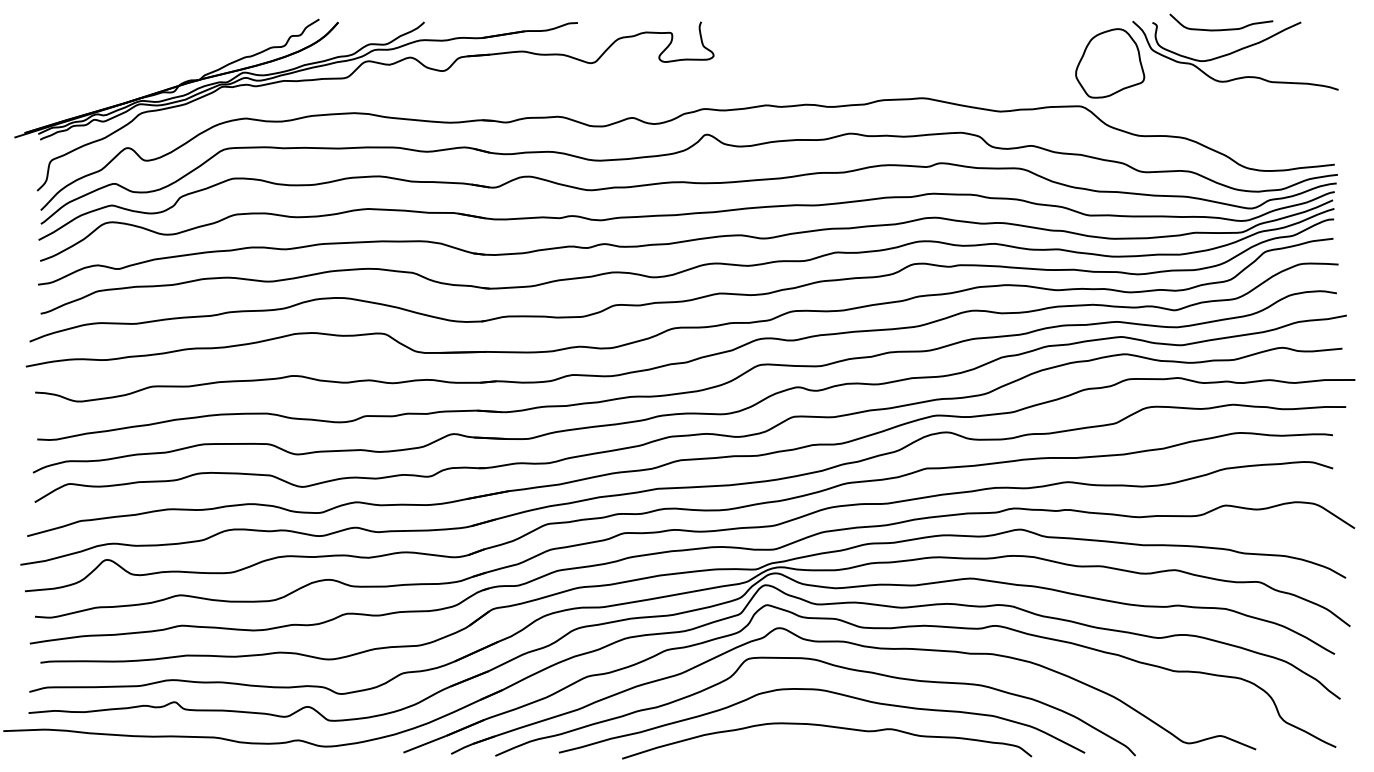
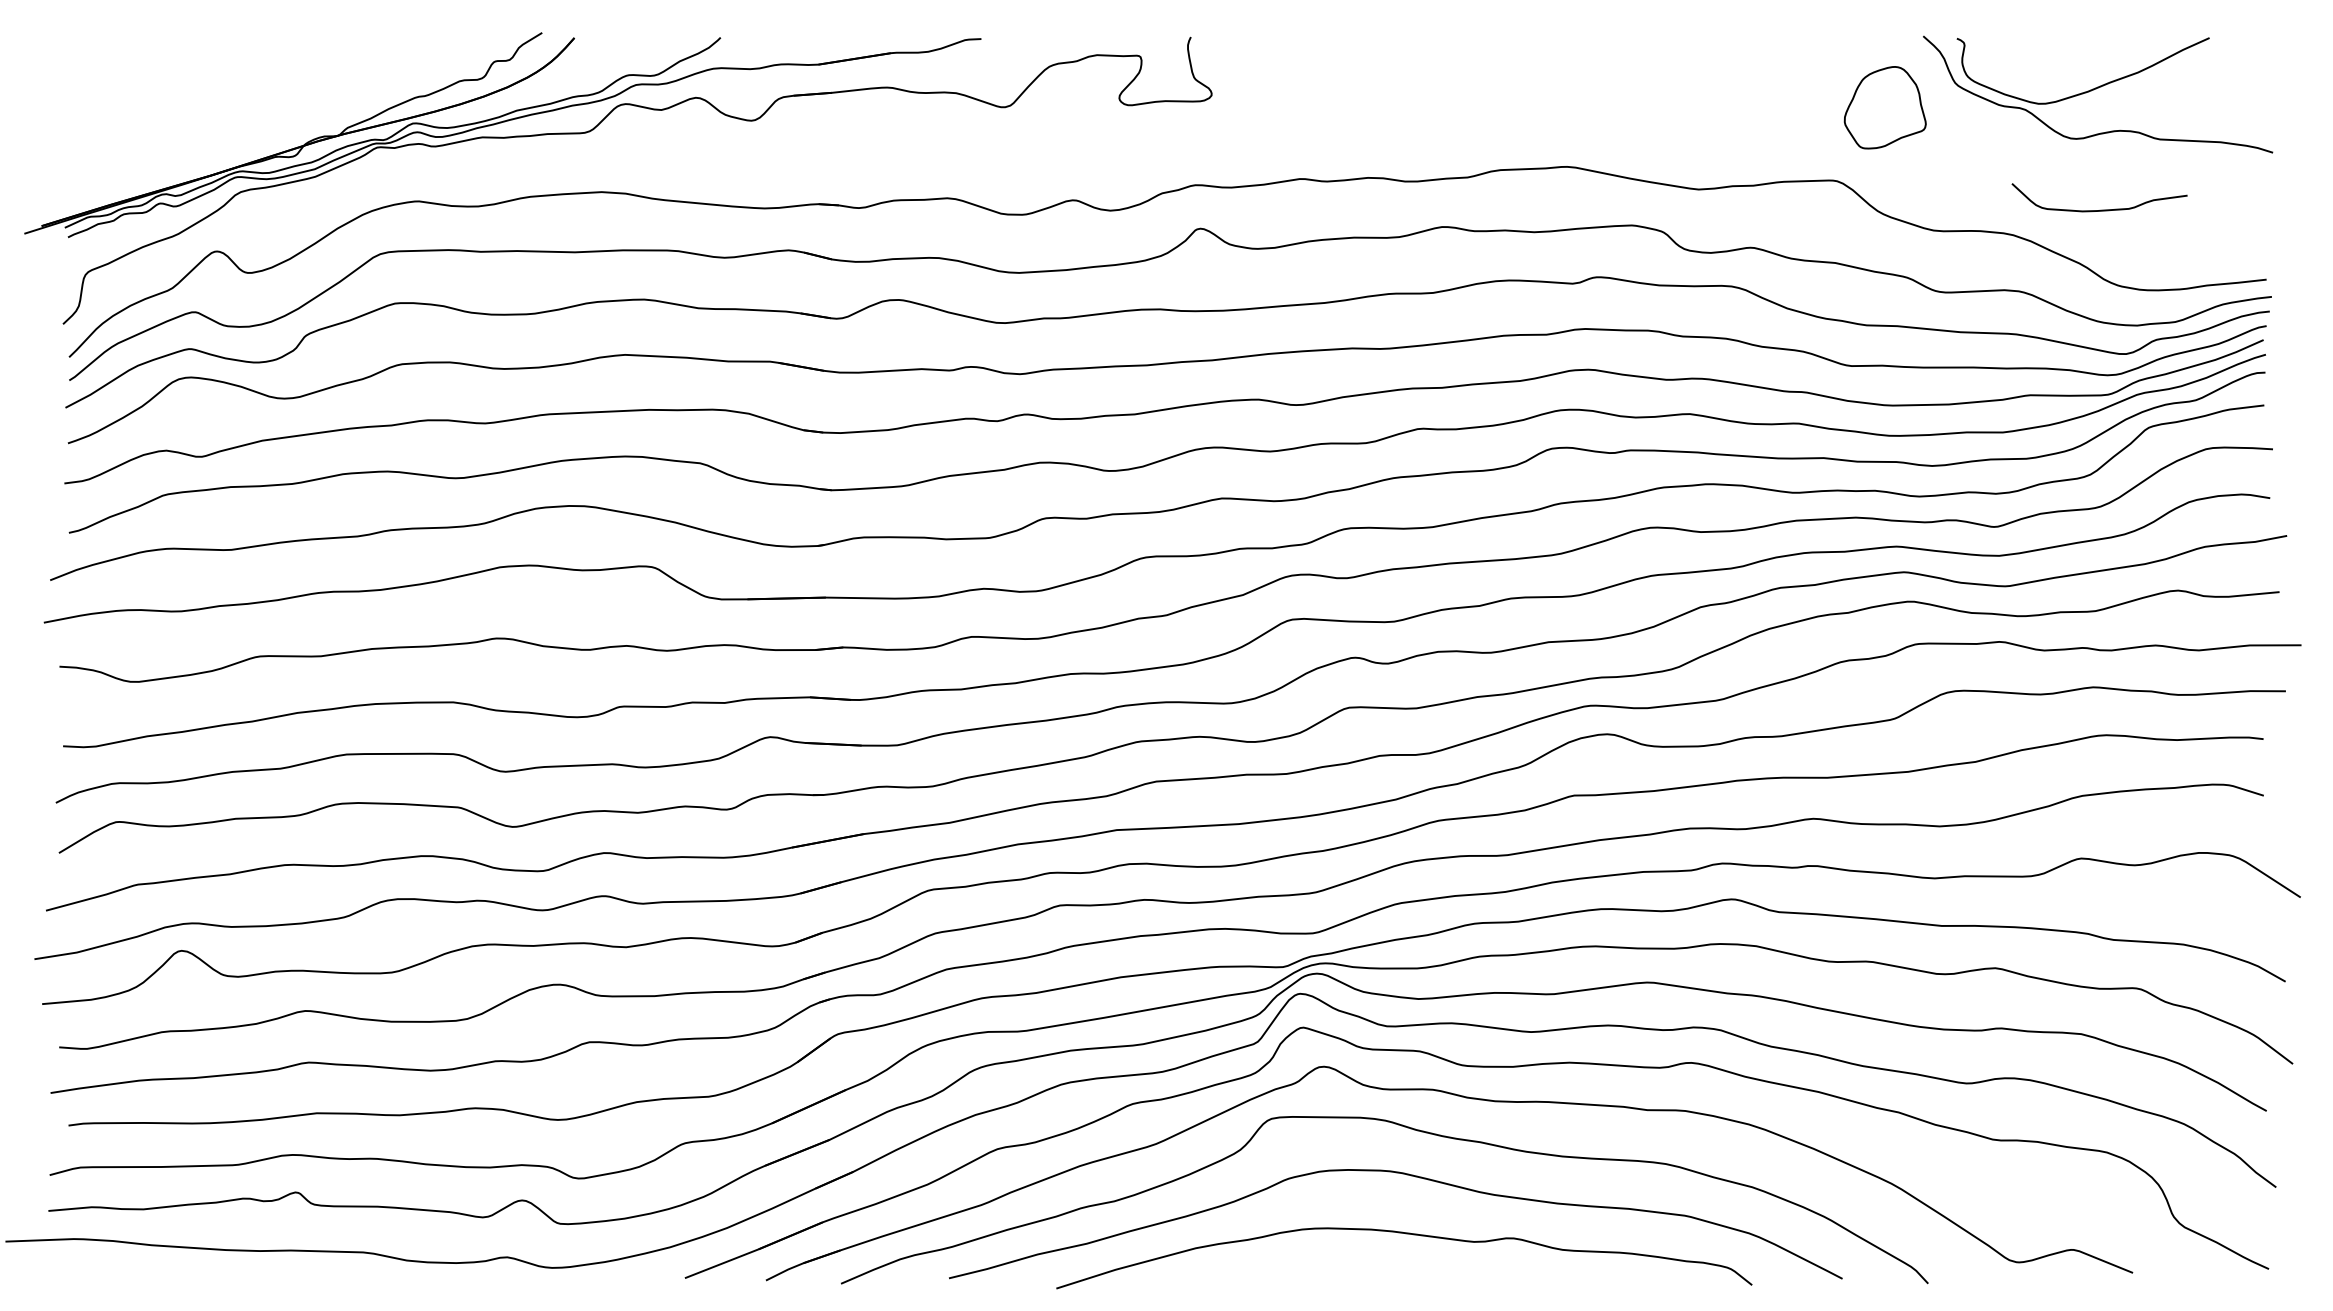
curve: (1221, 29) -> (2099, 209), moved
part: (1110, 63) -> (1885, 107), size x0.7

